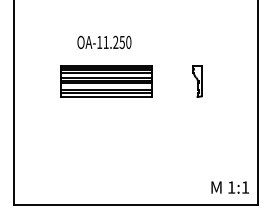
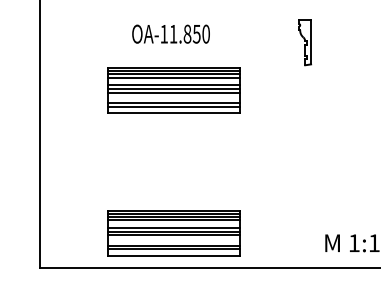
text: (115, 42) -> (187, 34), -11.250 -> -11.850
part: (197, 81) -> (305, 42), moved
part: (106, 180) -> (174, 233), added

